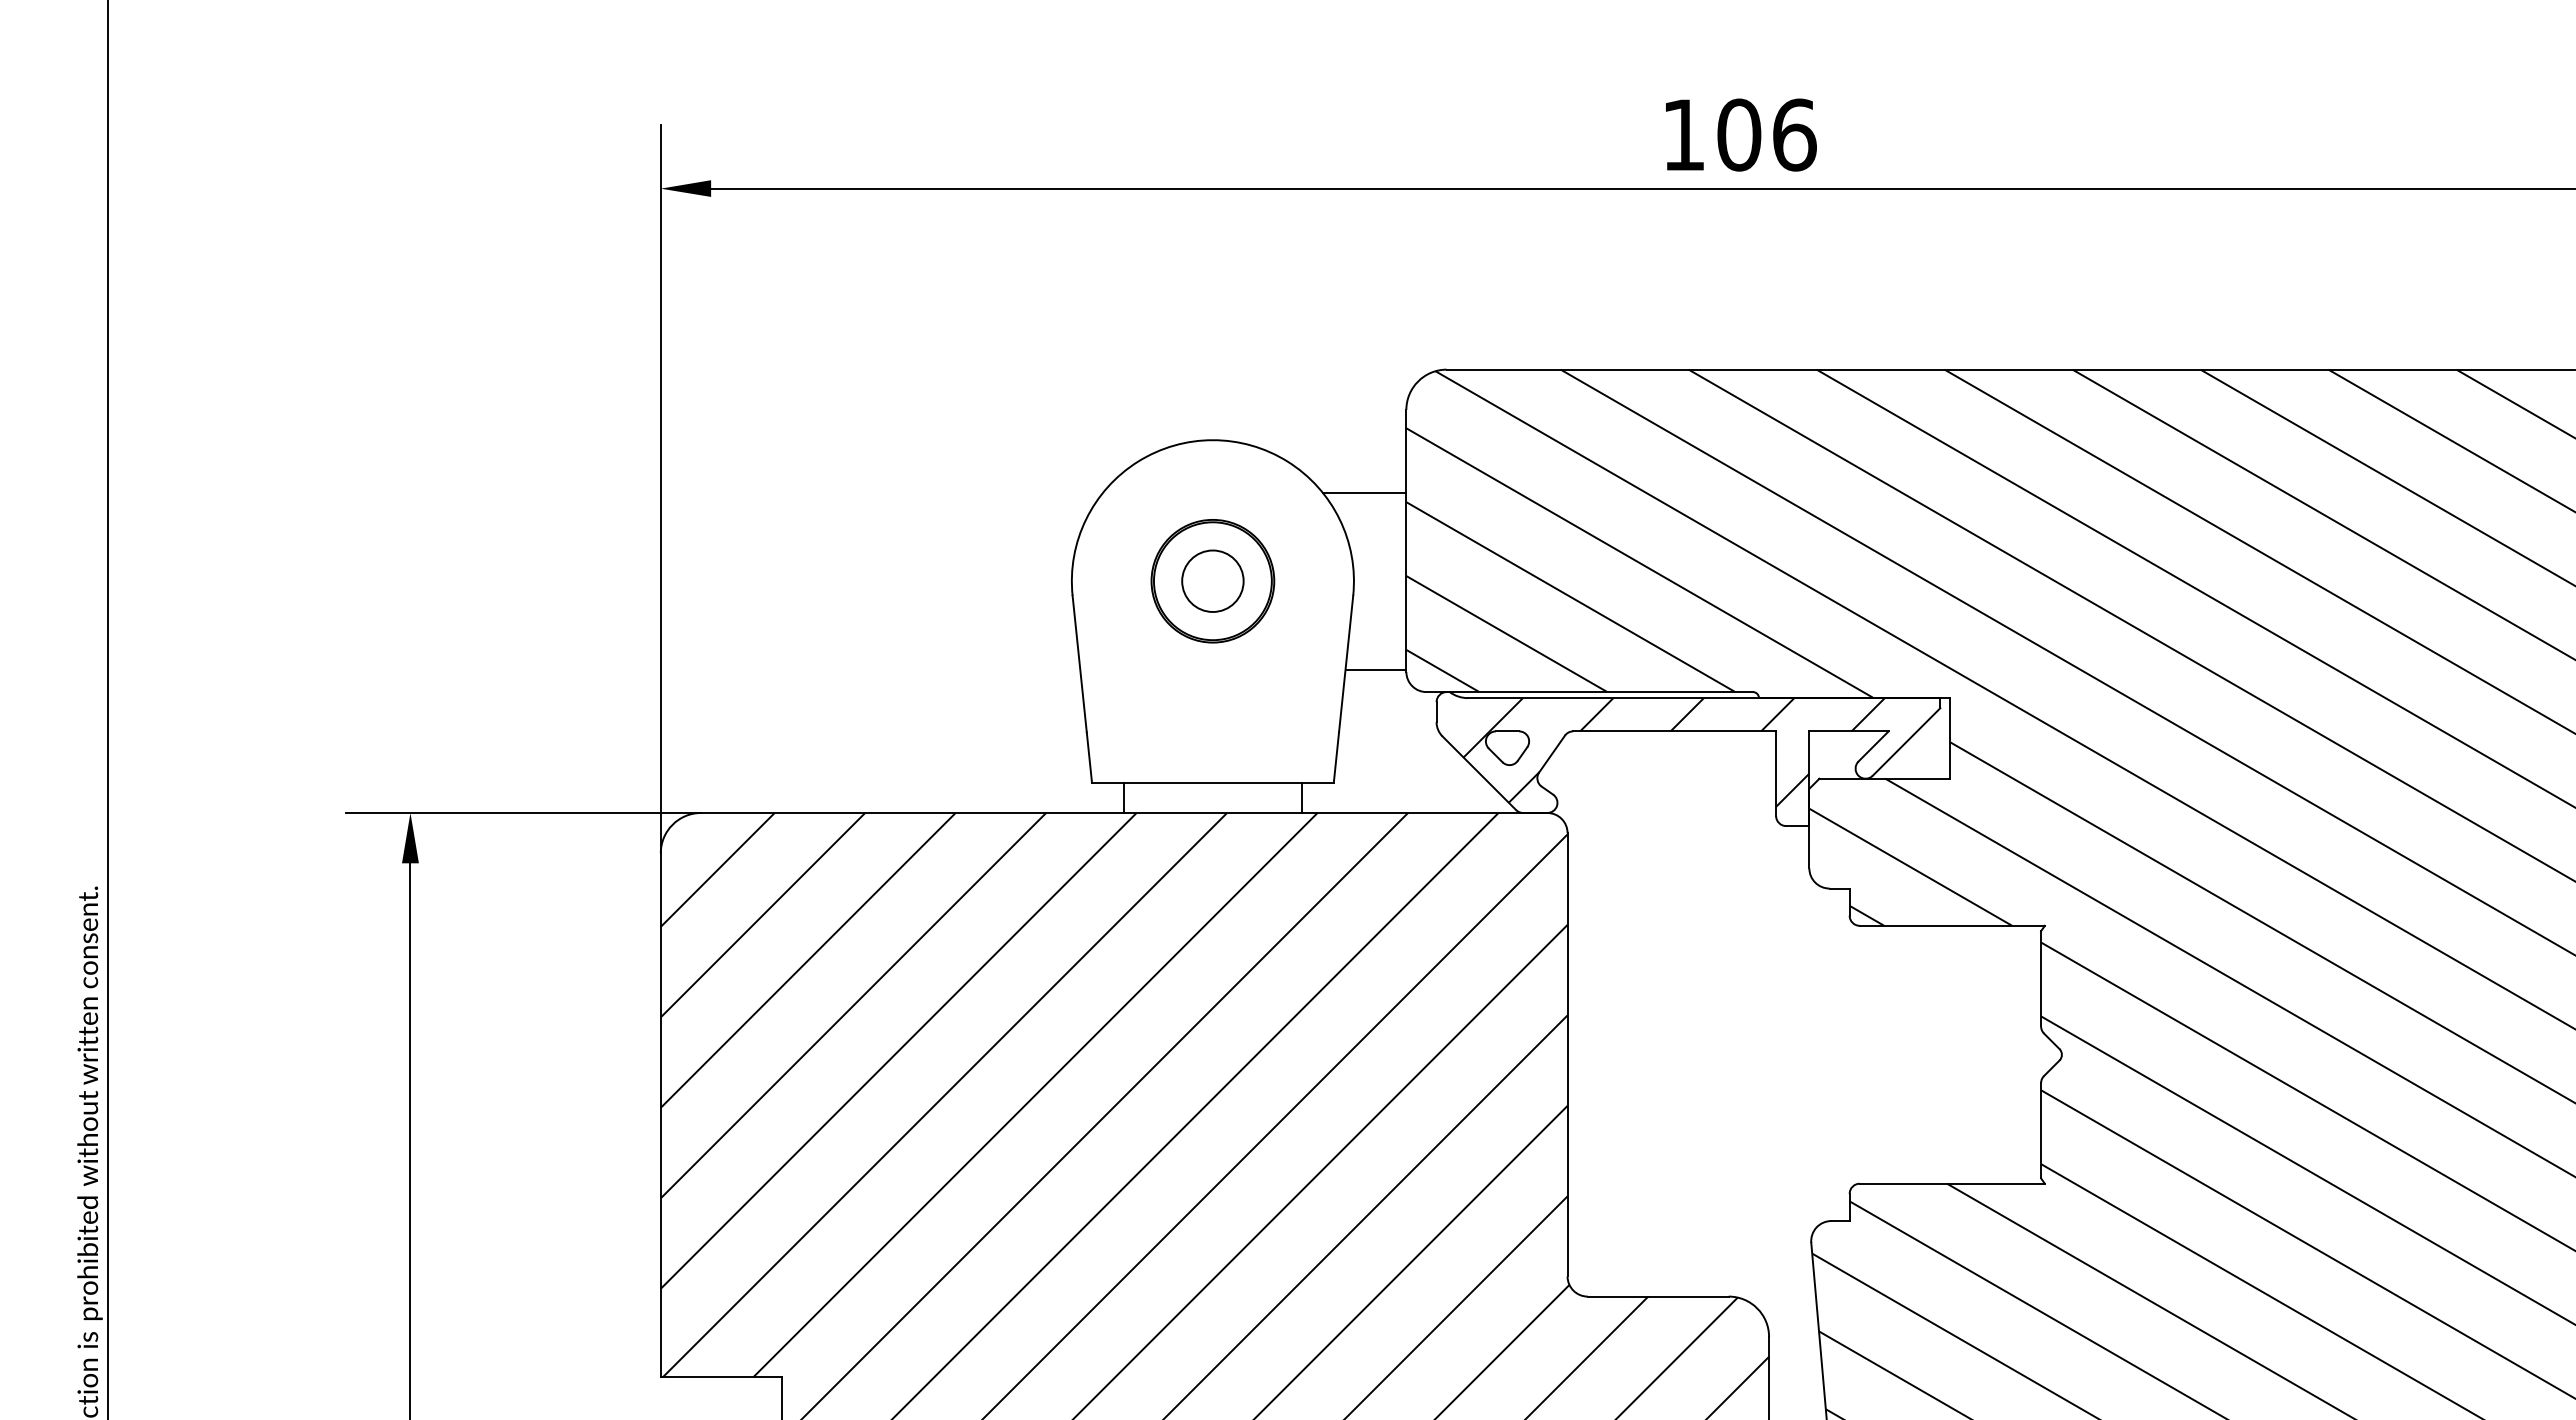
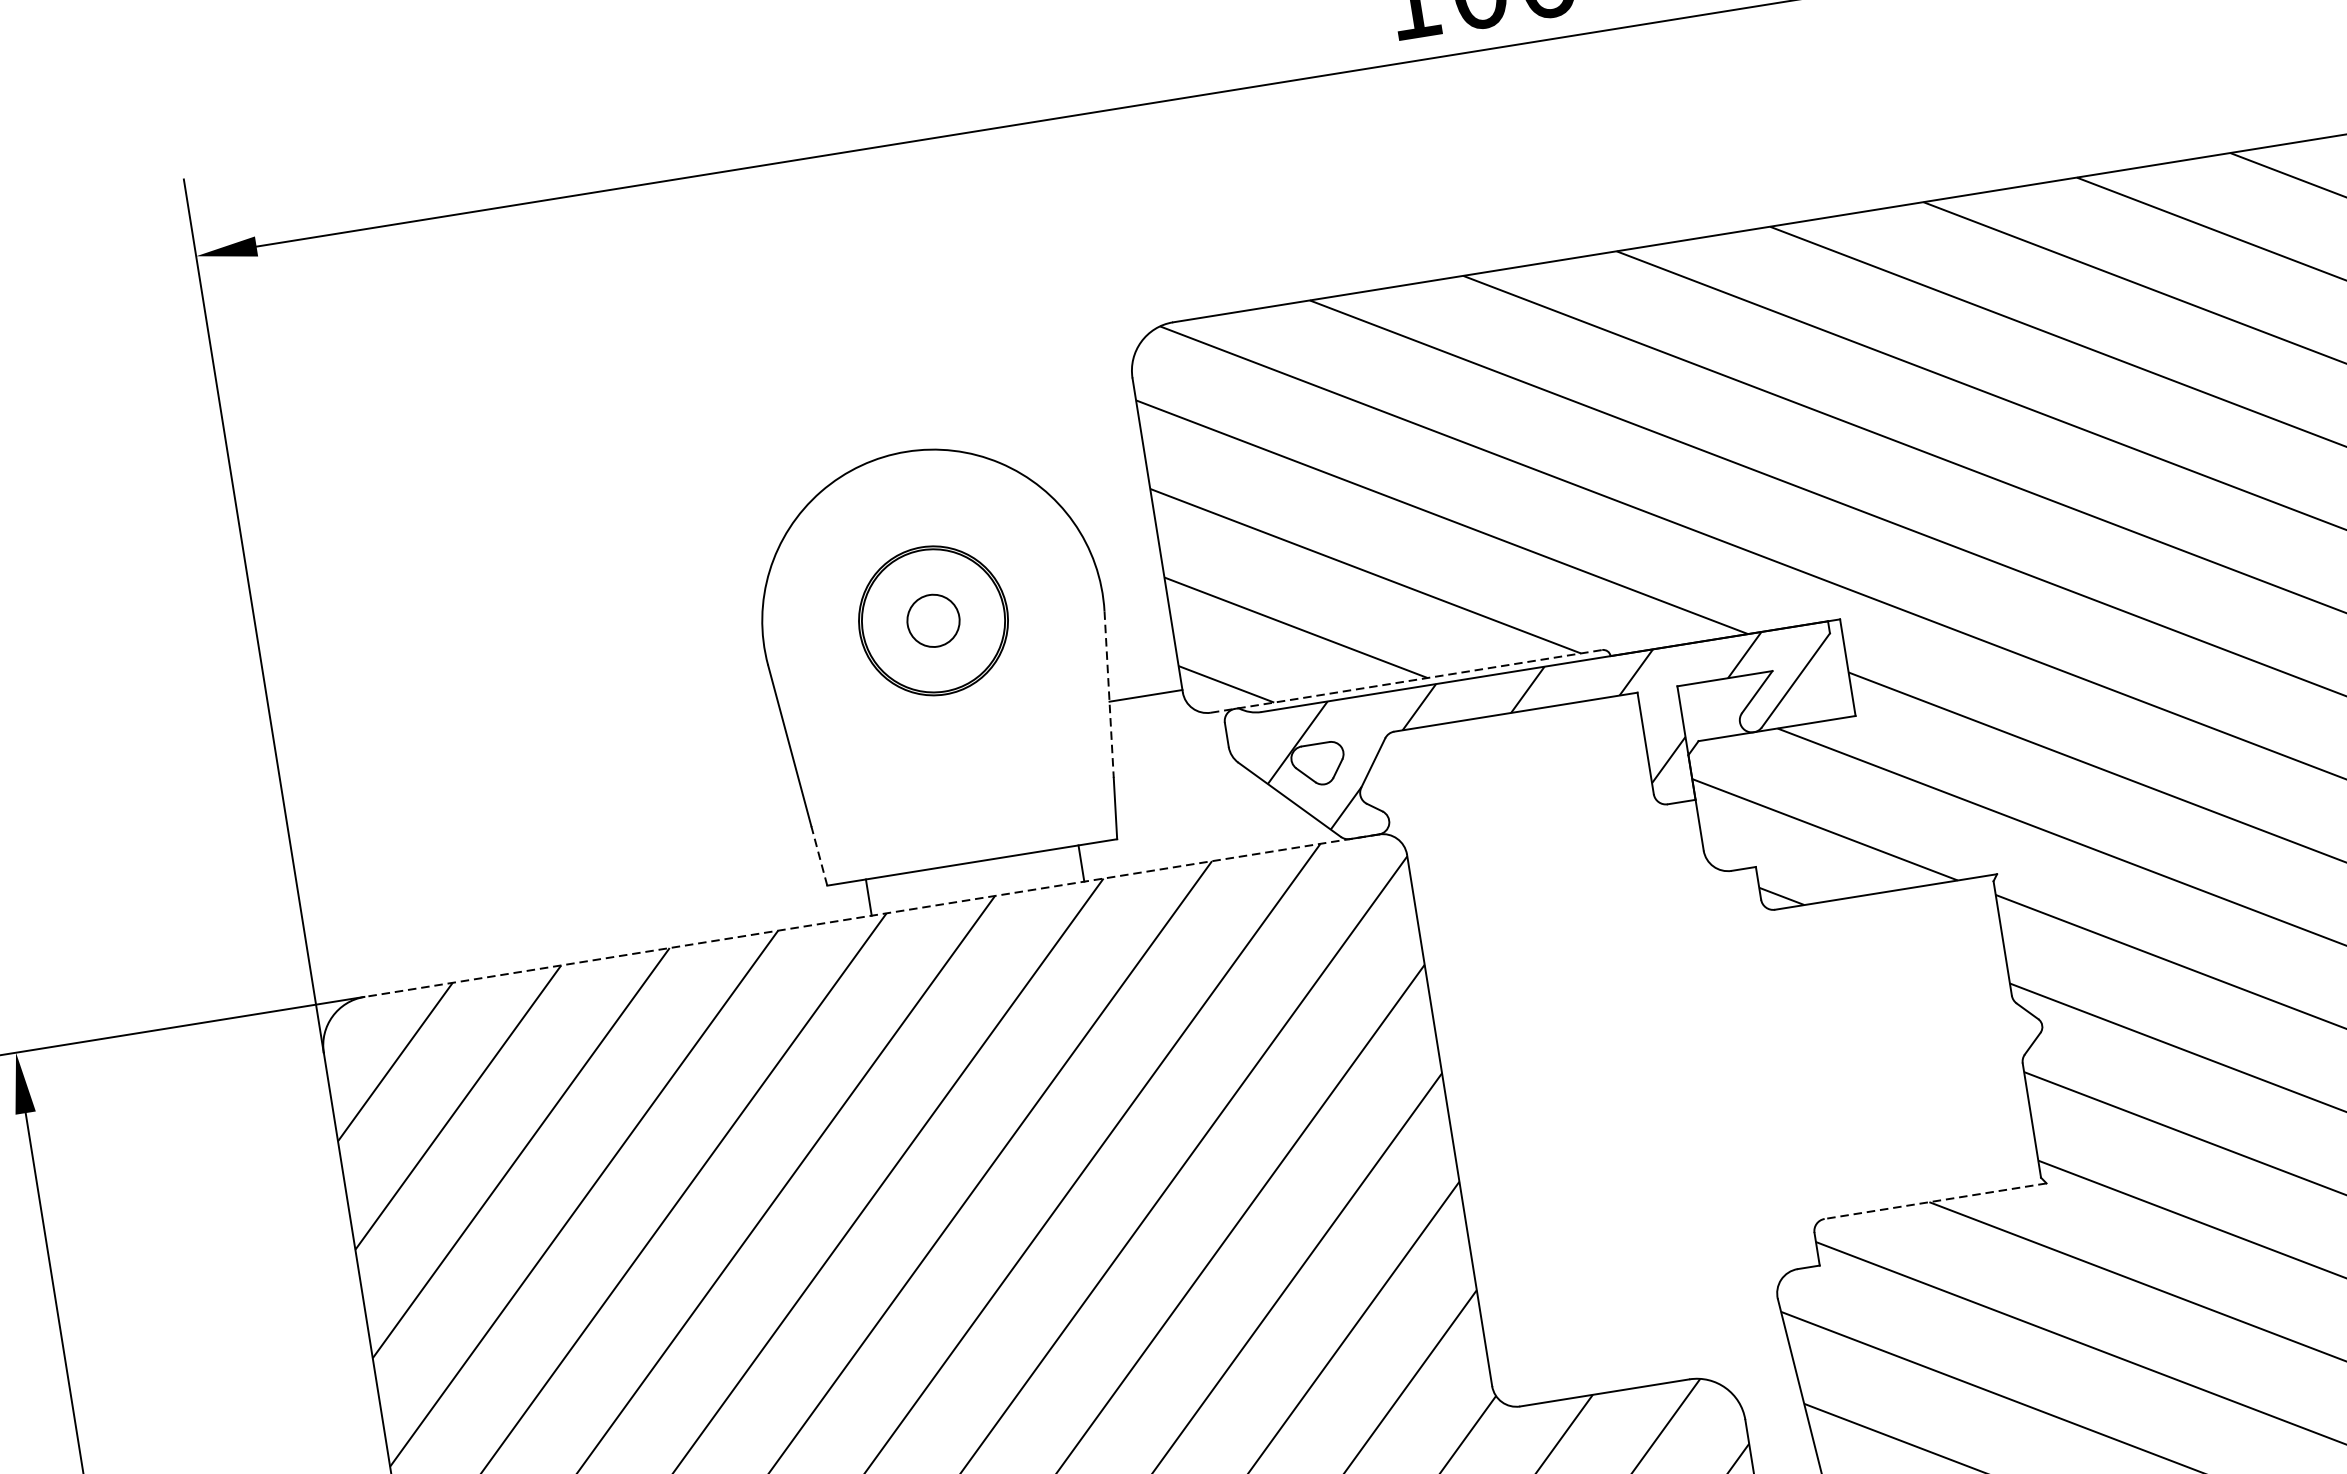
line: (1364, 492) -> (1098, 485), removed
circle: (1212, 580) -> (932, 620), size x0.7
line: (1346, 664) -> (1109, 695), solid -> dashed
line: (1590, 692) -> (1407, 681), solid -> dashed
line: (1089, 757) -> (819, 855), solid -> dashed
line: (1123, 812) -> (870, 915), solid -> dashed
line: (1952, 1183) -> (1935, 1200), solid -> dashed

